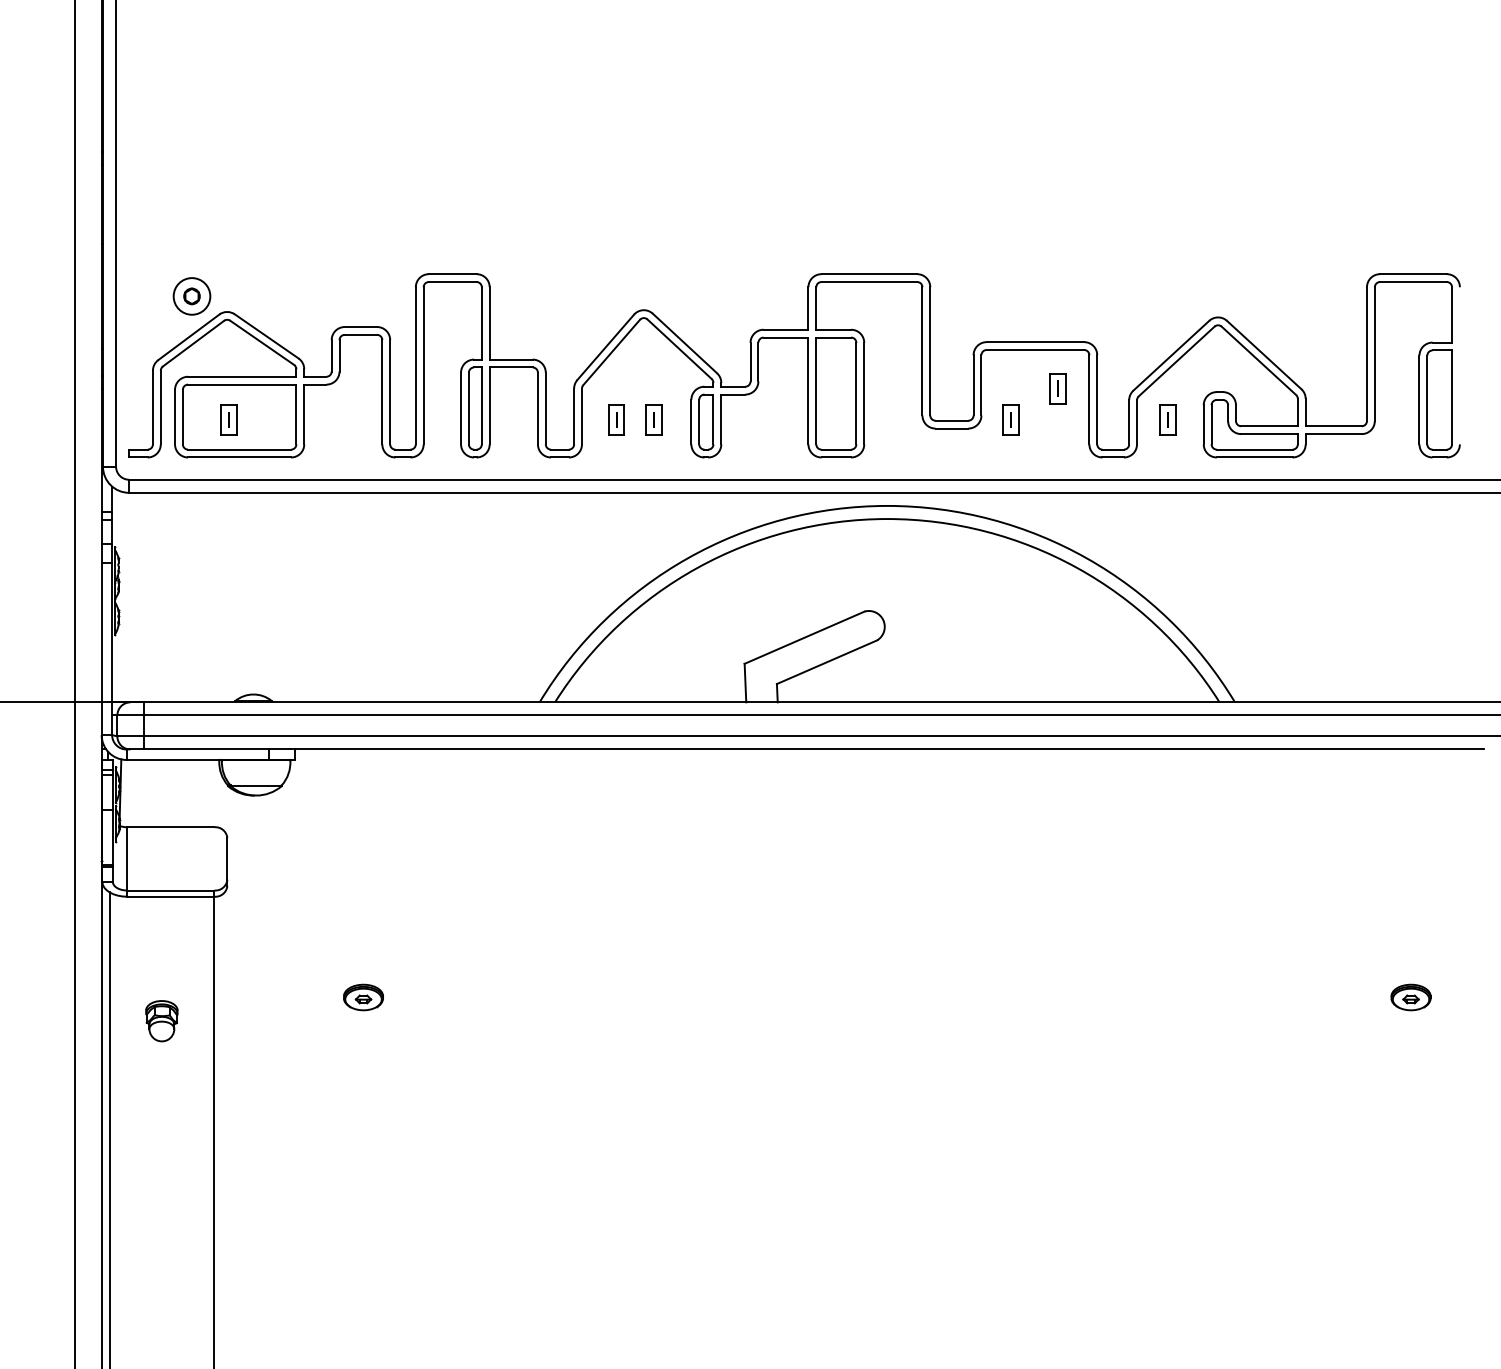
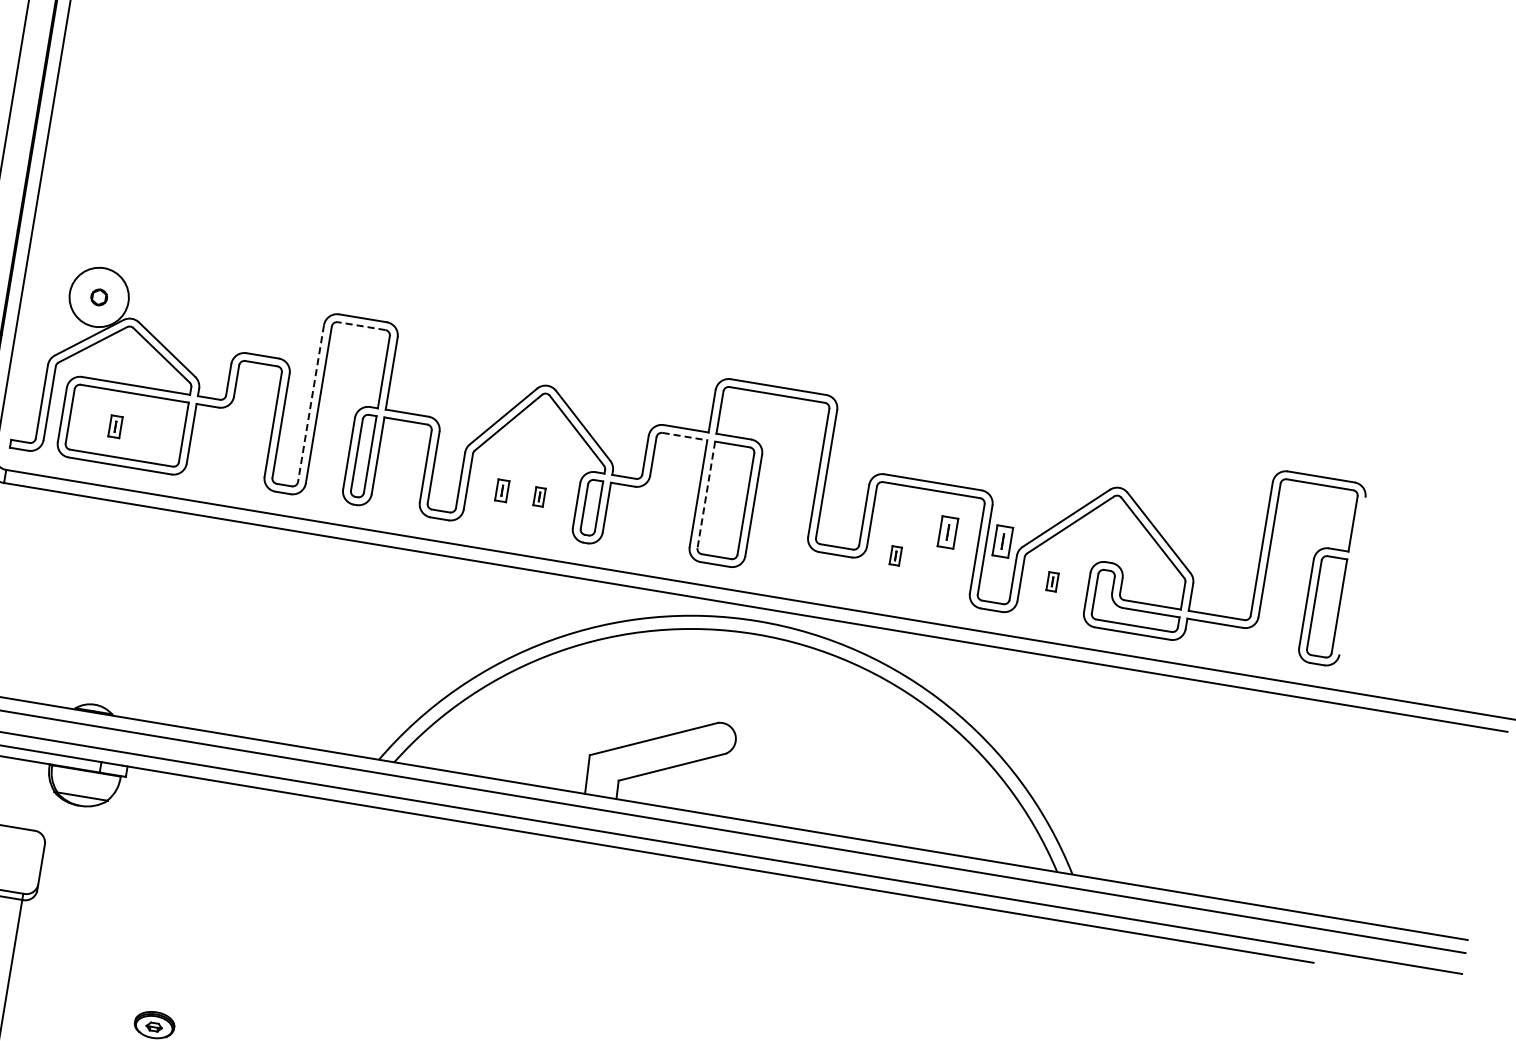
line: (452, 282) -> (361, 326), solid -> dashed
circle: (191, 296) -> (98, 297), size x1.6
line: (786, 337) -> (685, 436), solid -> dashed
line: (415, 365) -> (310, 403), solid -> dashed
part: (1112, 388) -> (1002, 541), added
line: (816, 391) -> (706, 495), solid -> dashed
part: (228, 419) -> (115, 426), size x0.7
part: (616, 419) -> (502, 490), size x0.7
part: (653, 419) -> (539, 496), size x0.6
part: (1010, 419) -> (895, 555), size x0.6
part: (1167, 419) -> (1051, 581), size x0.6

